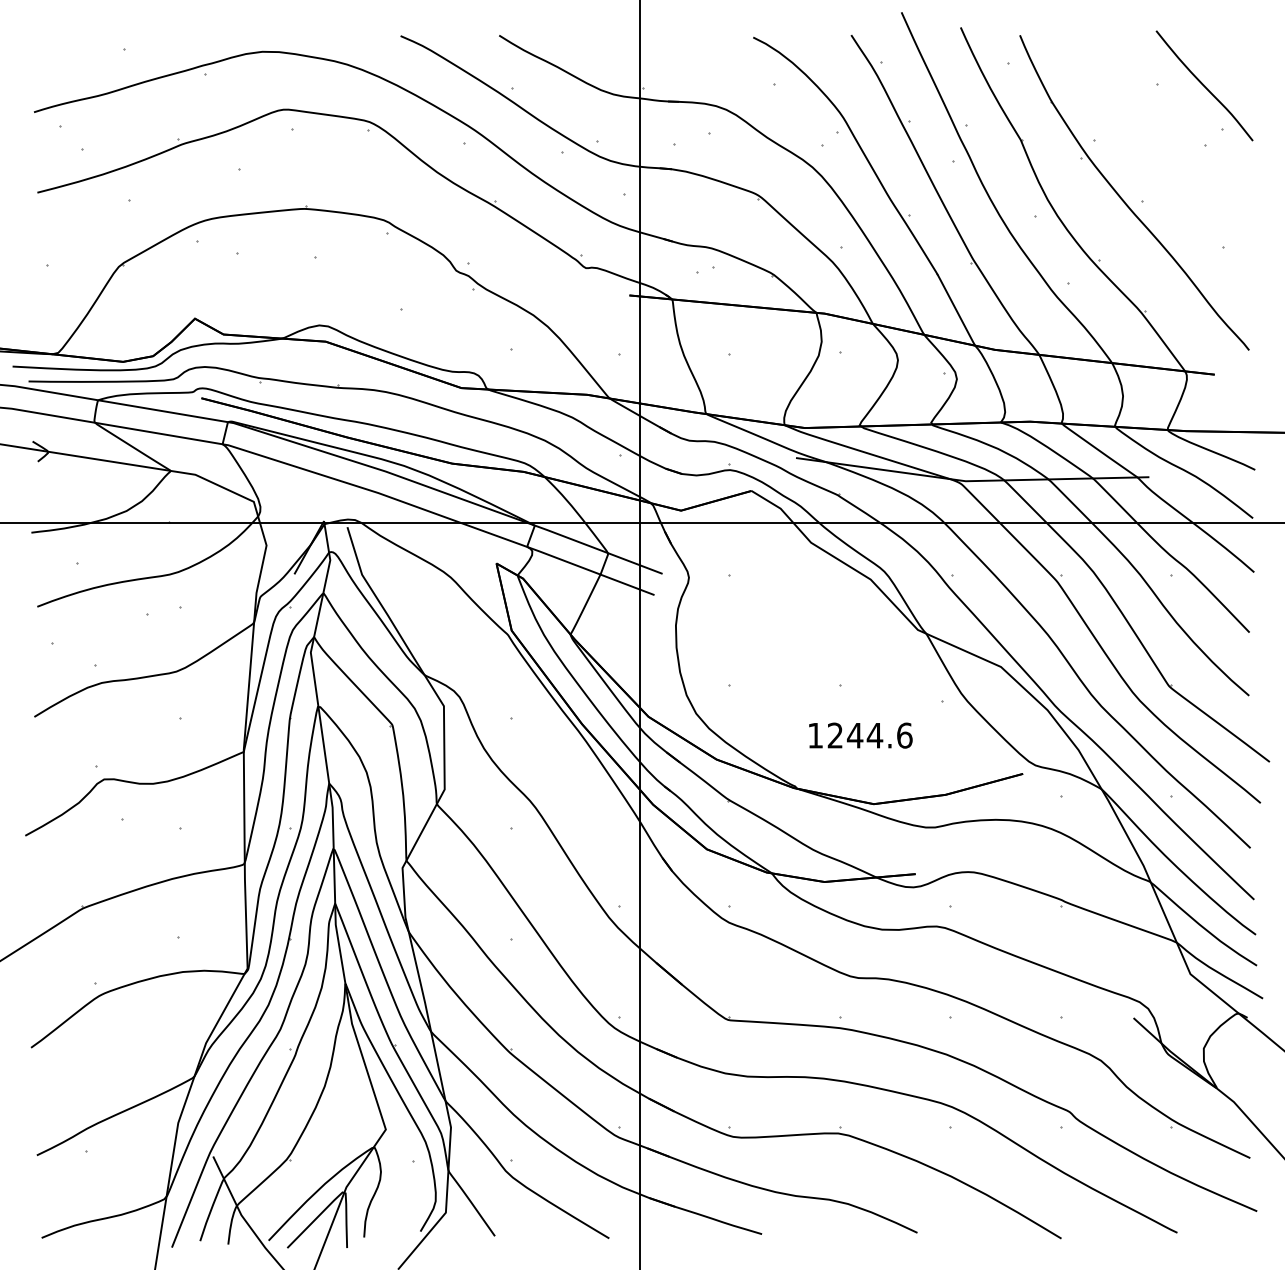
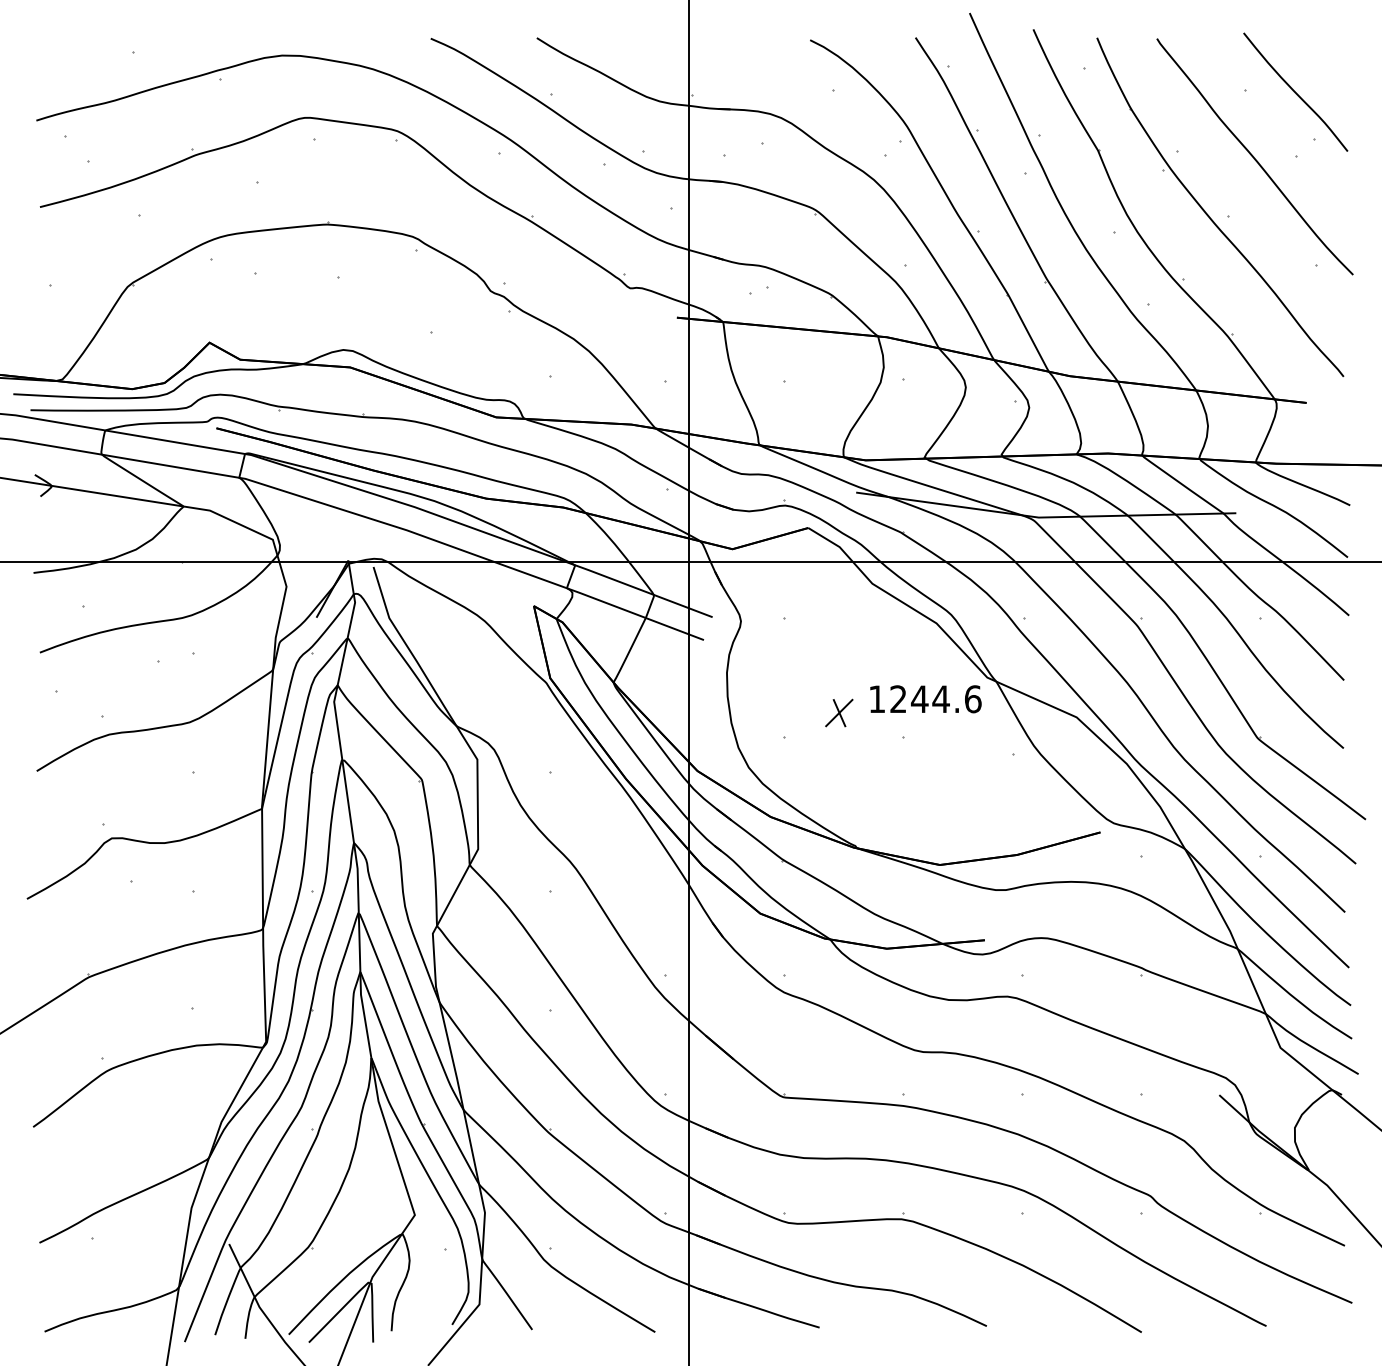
curve: (1165, 145) -> (1253, 156), added
part: (780, 662) -> (839, 712), added
text: (860, 735) -> (925, 699), moved

